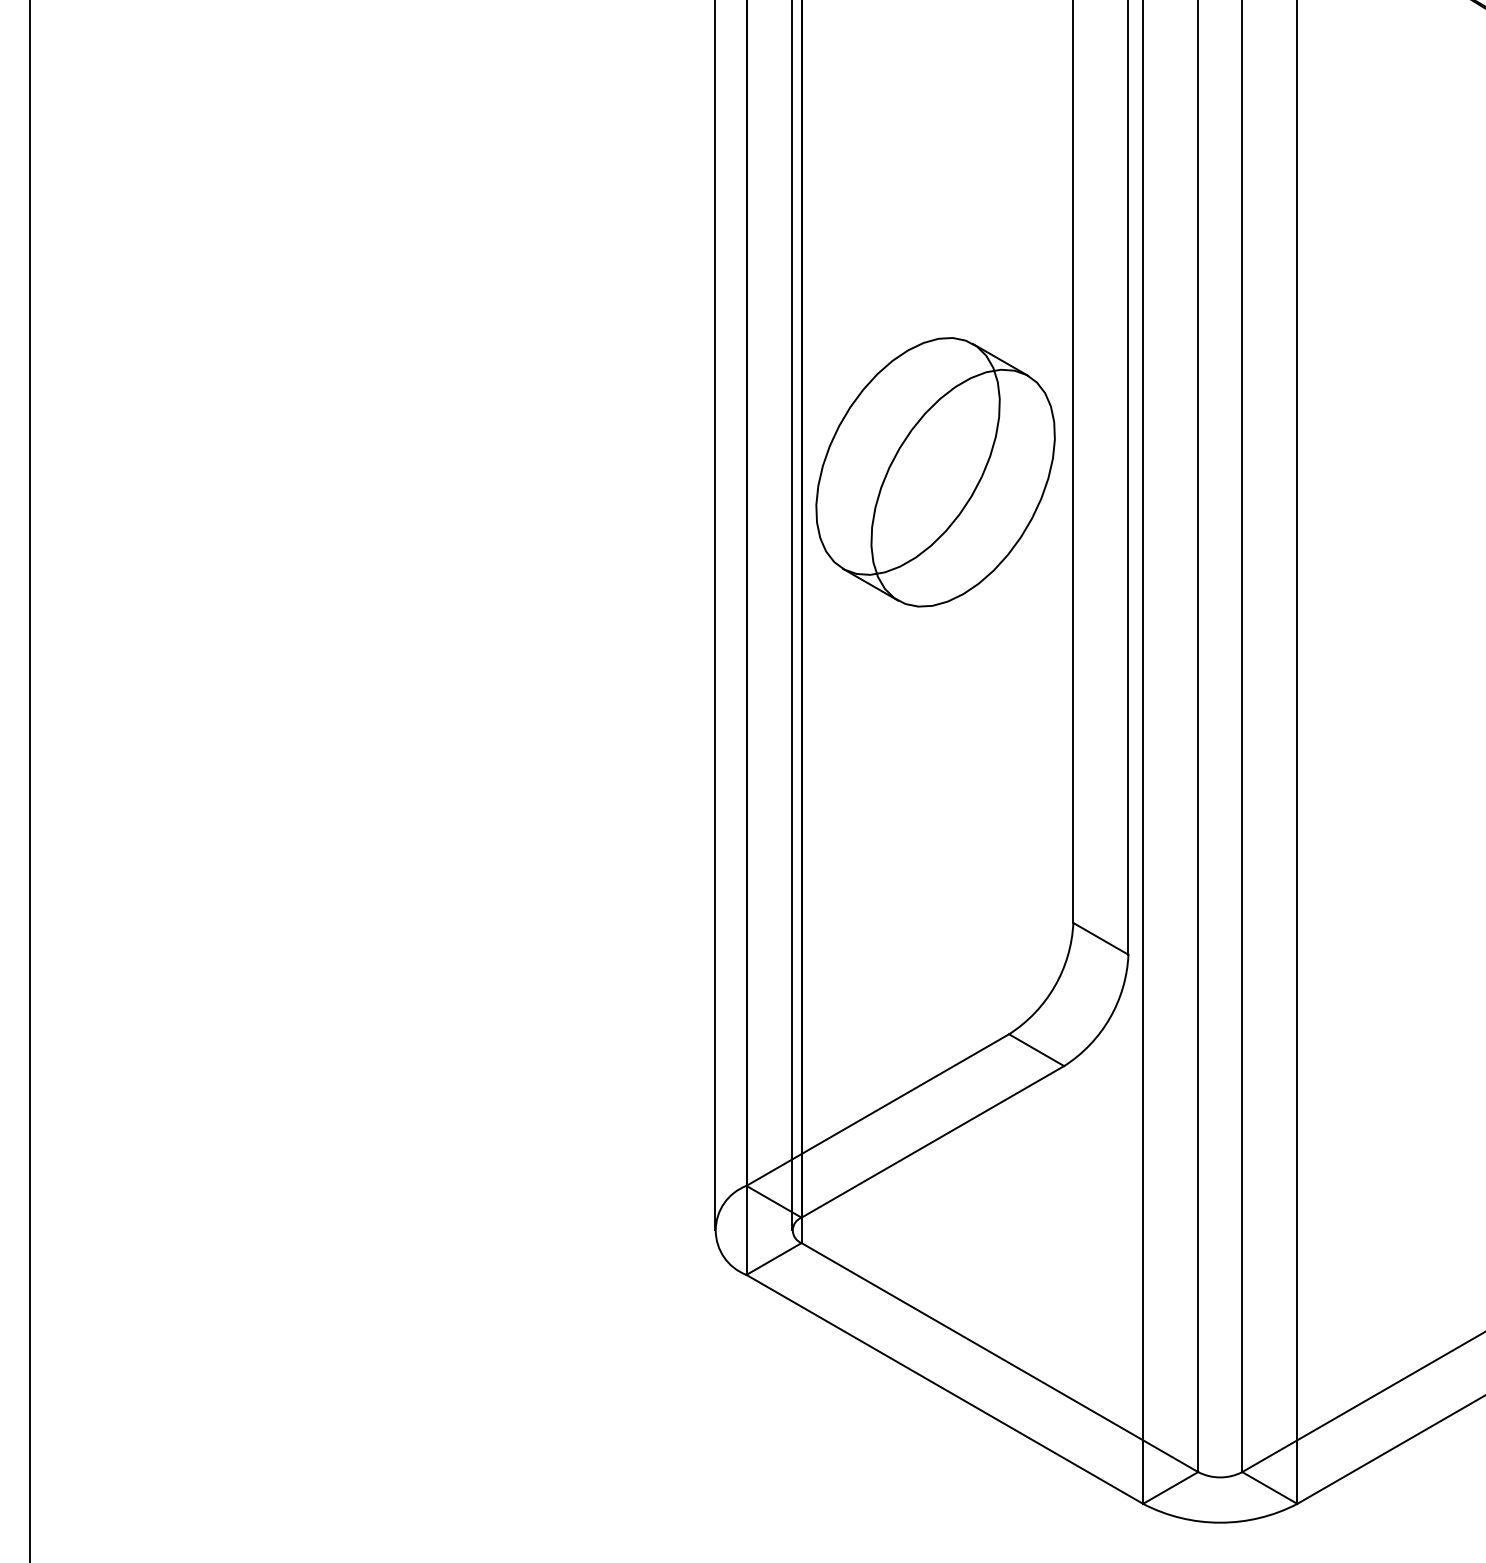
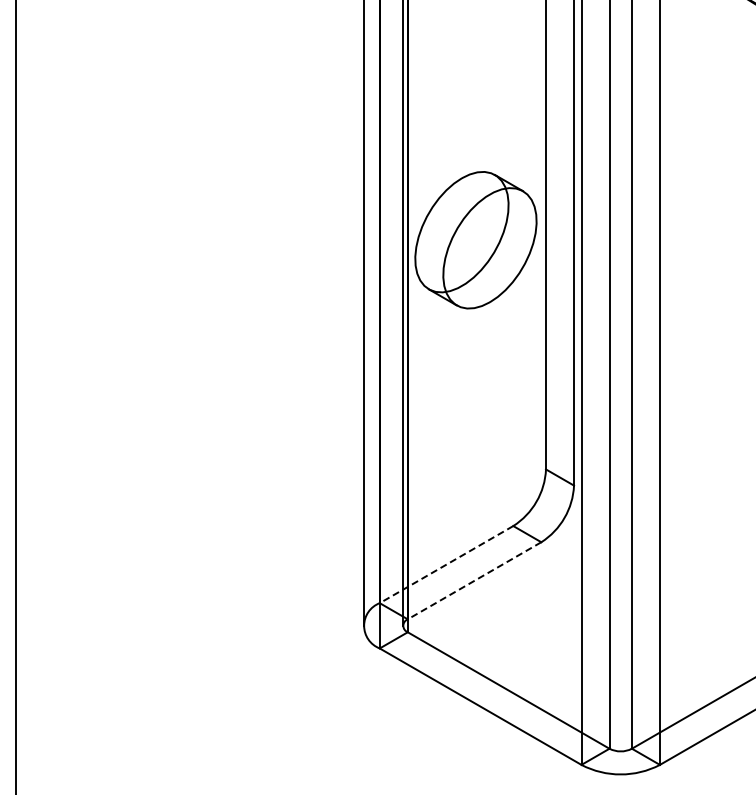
line: (877, 1109) -> (446, 564), solid -> dashed
line: (932, 1143) -> (474, 581), solid -> dashed

